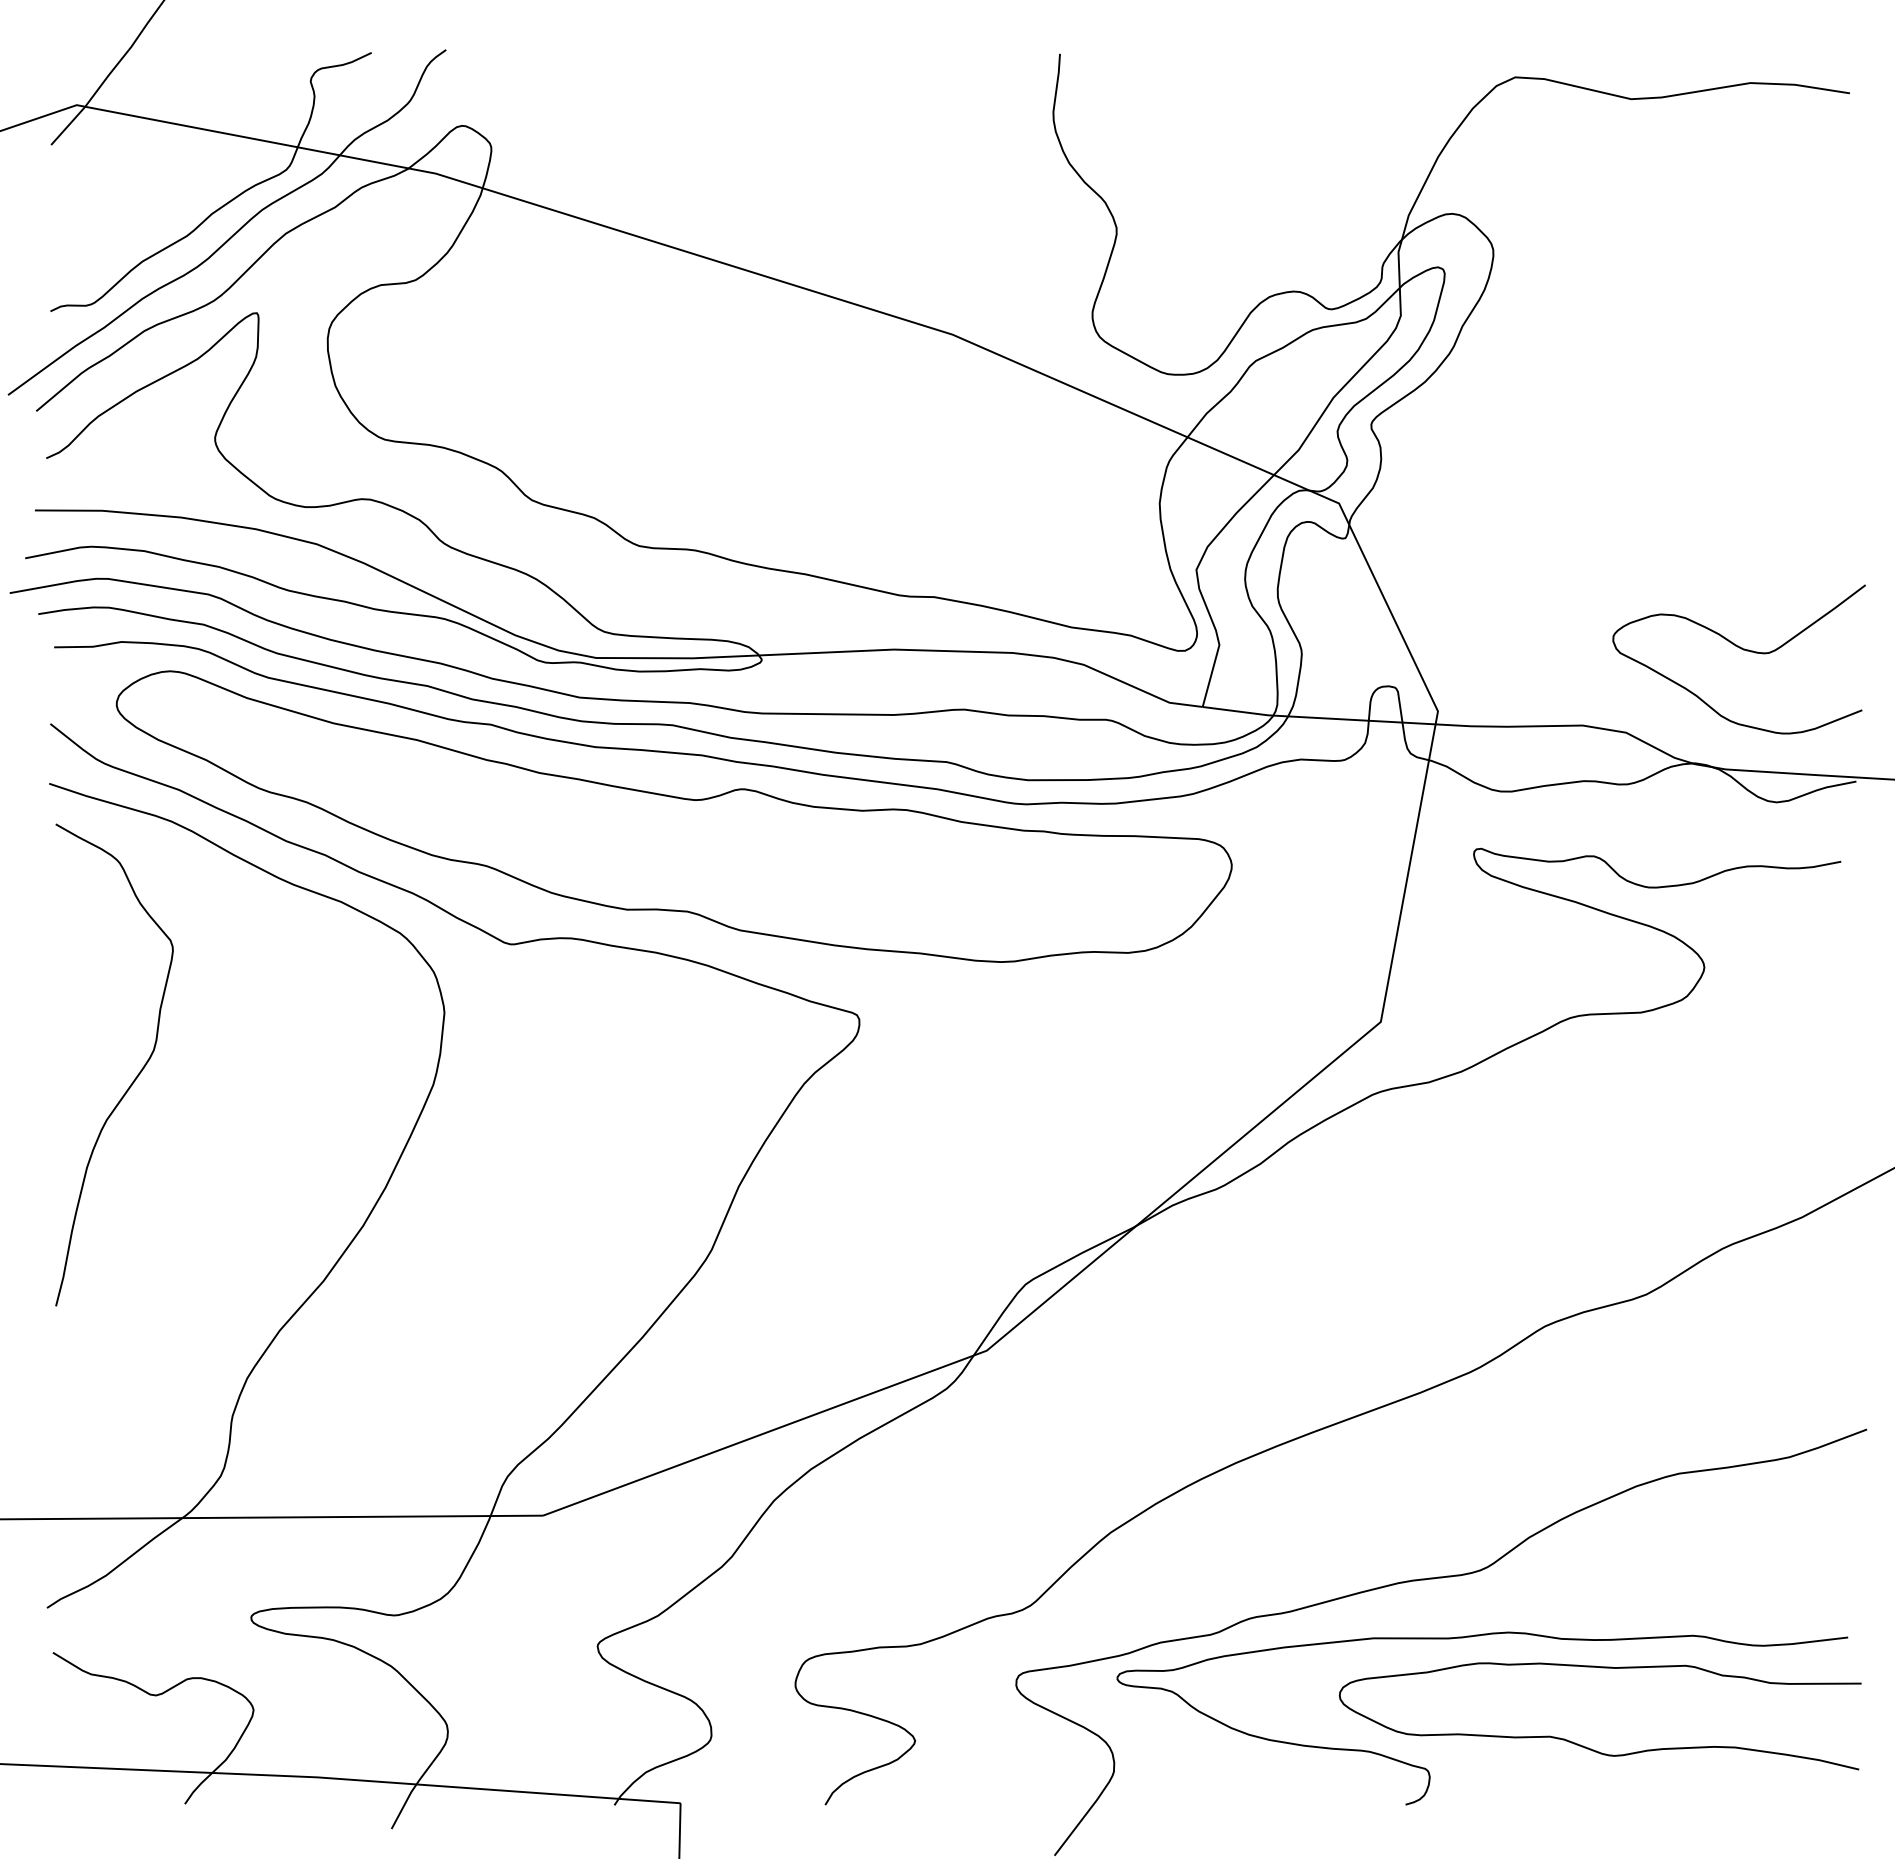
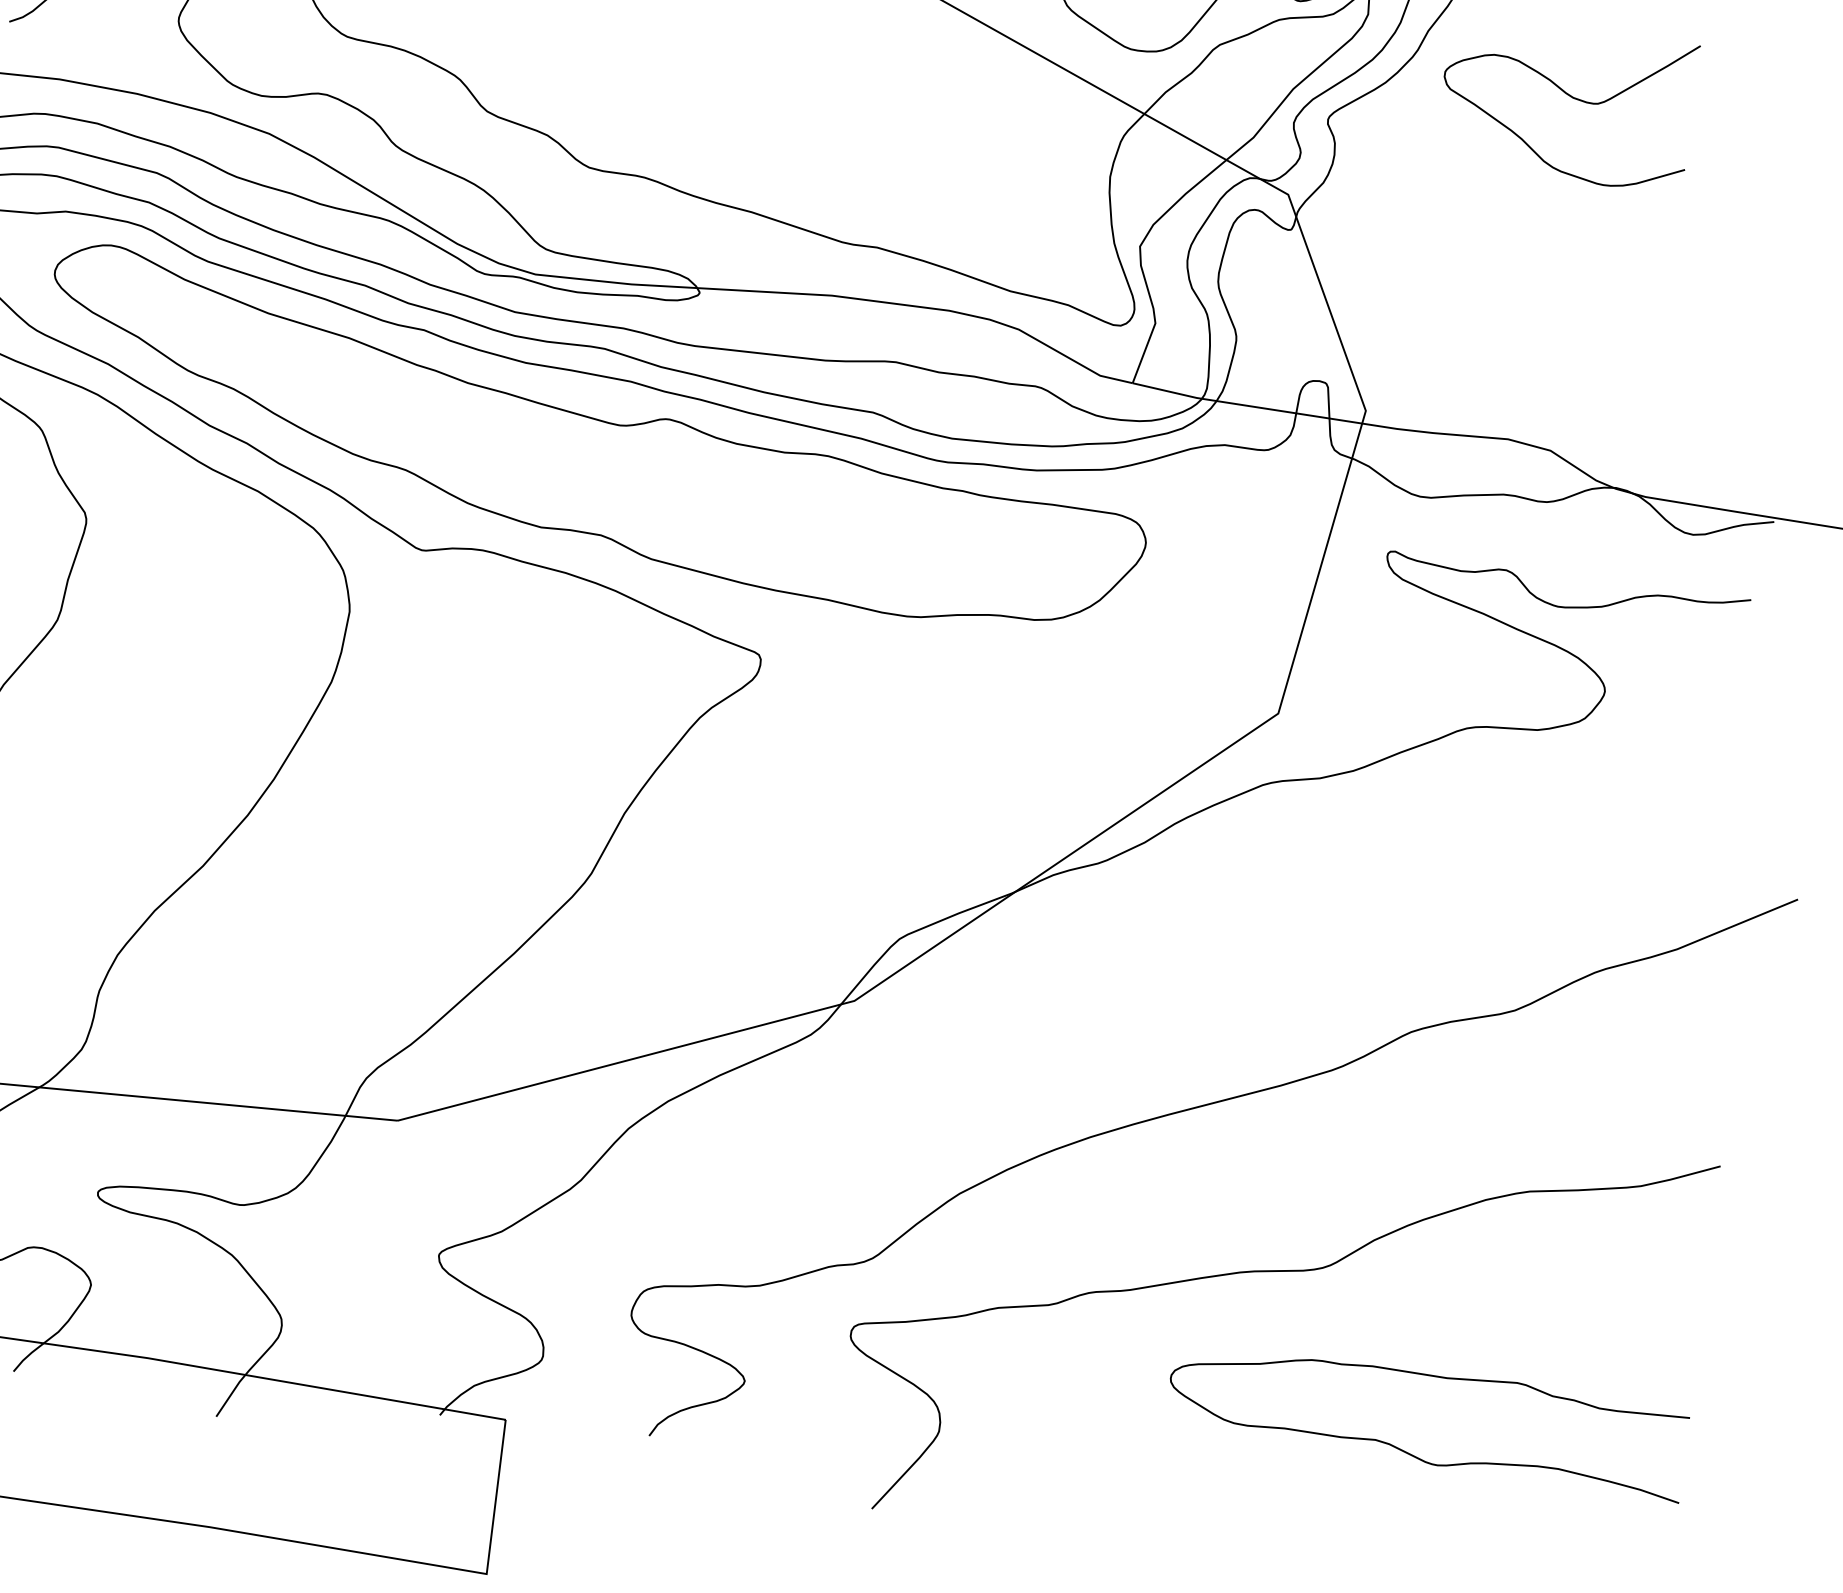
curve: (1743, 650) -> (1572, 98), moved
part: (1429, 1771) -> (1252, 1462), removed

